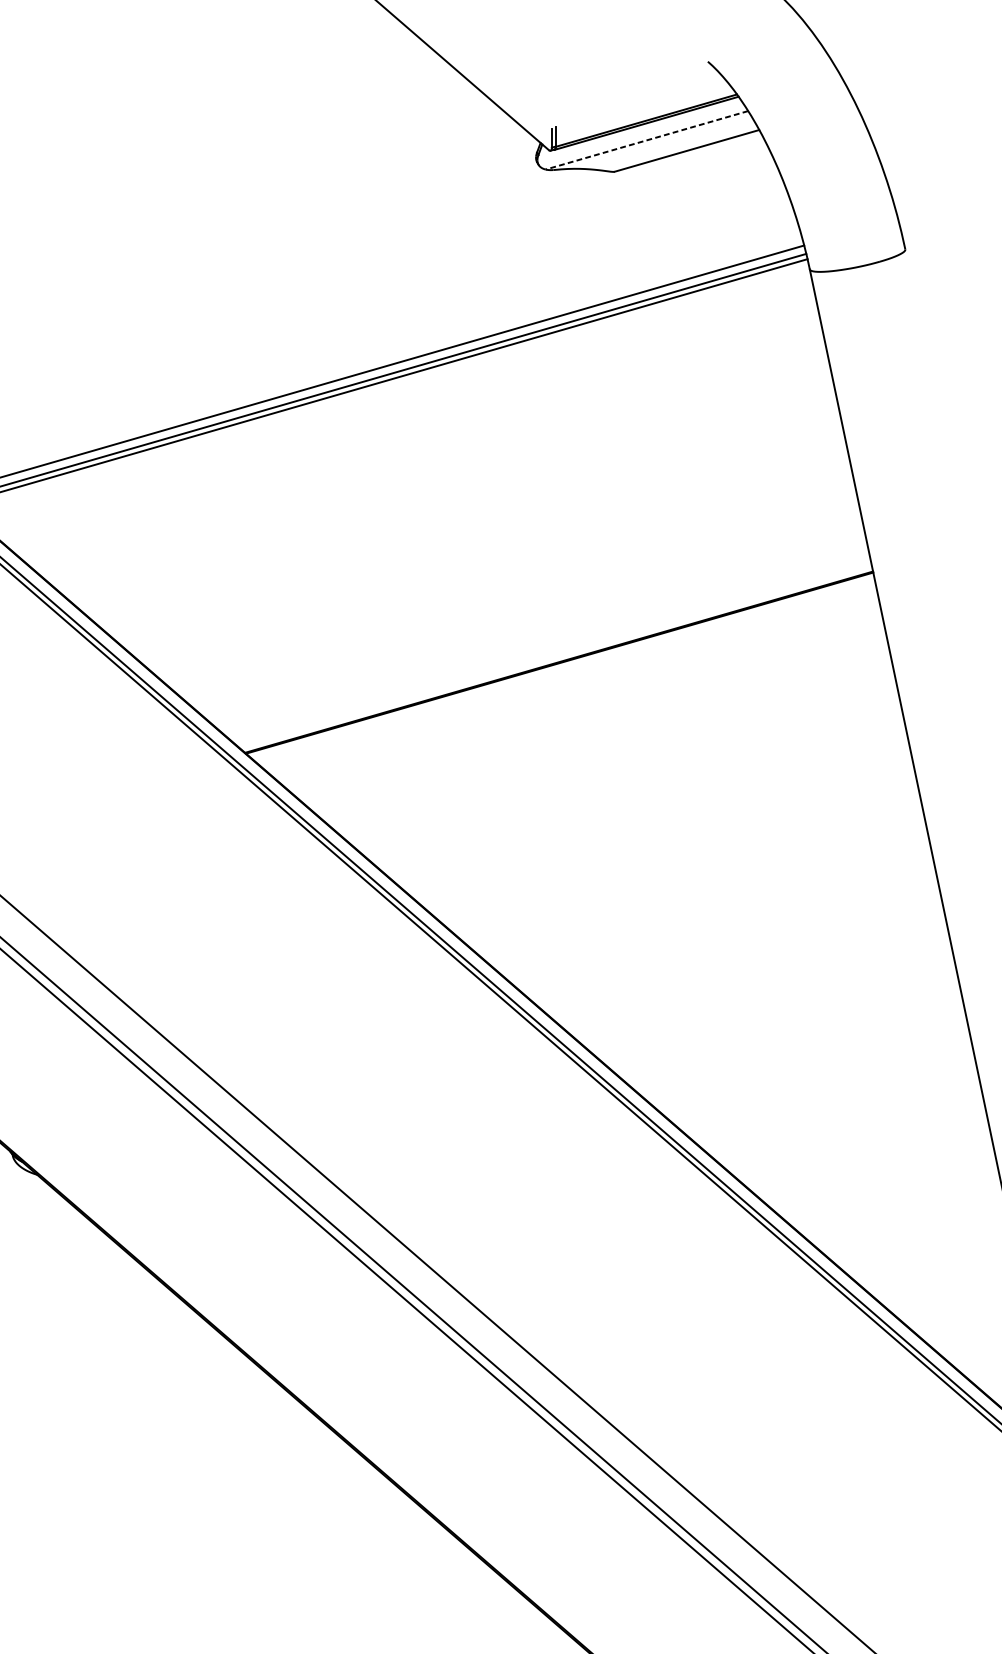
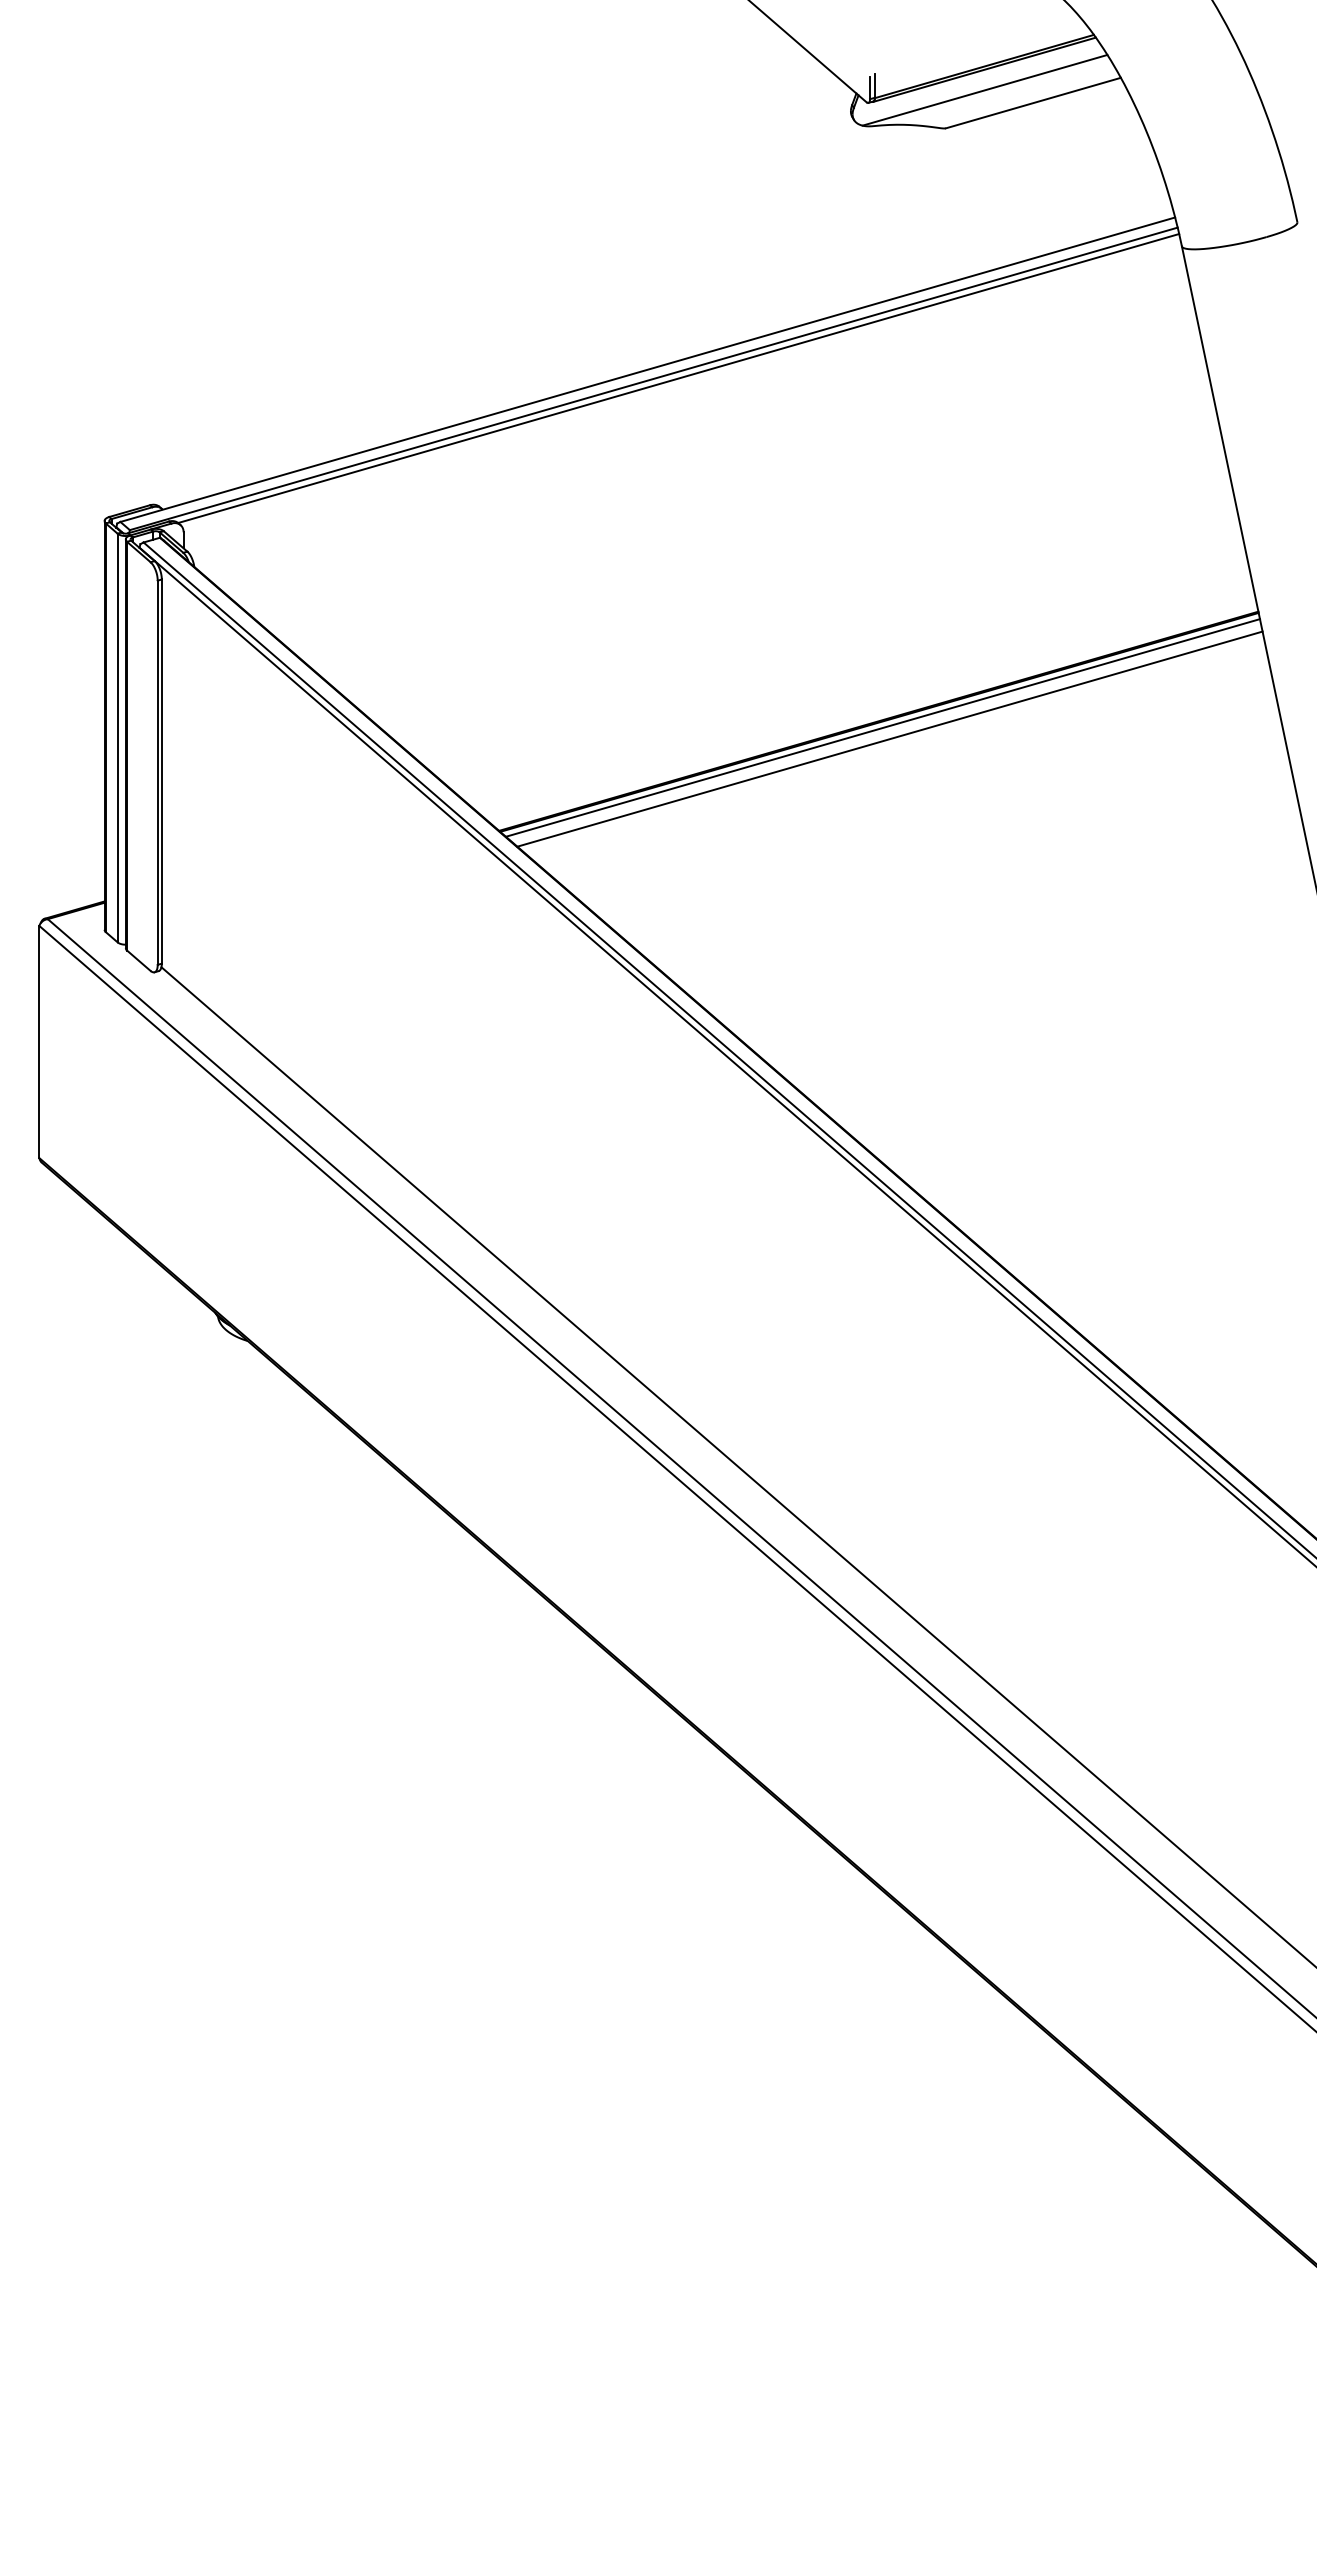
line: (646, 140) -> (984, 90), dashed -> solid
line: (562, 667) -> (882, 727), added
line: (567, 676) -> (889, 738), added

